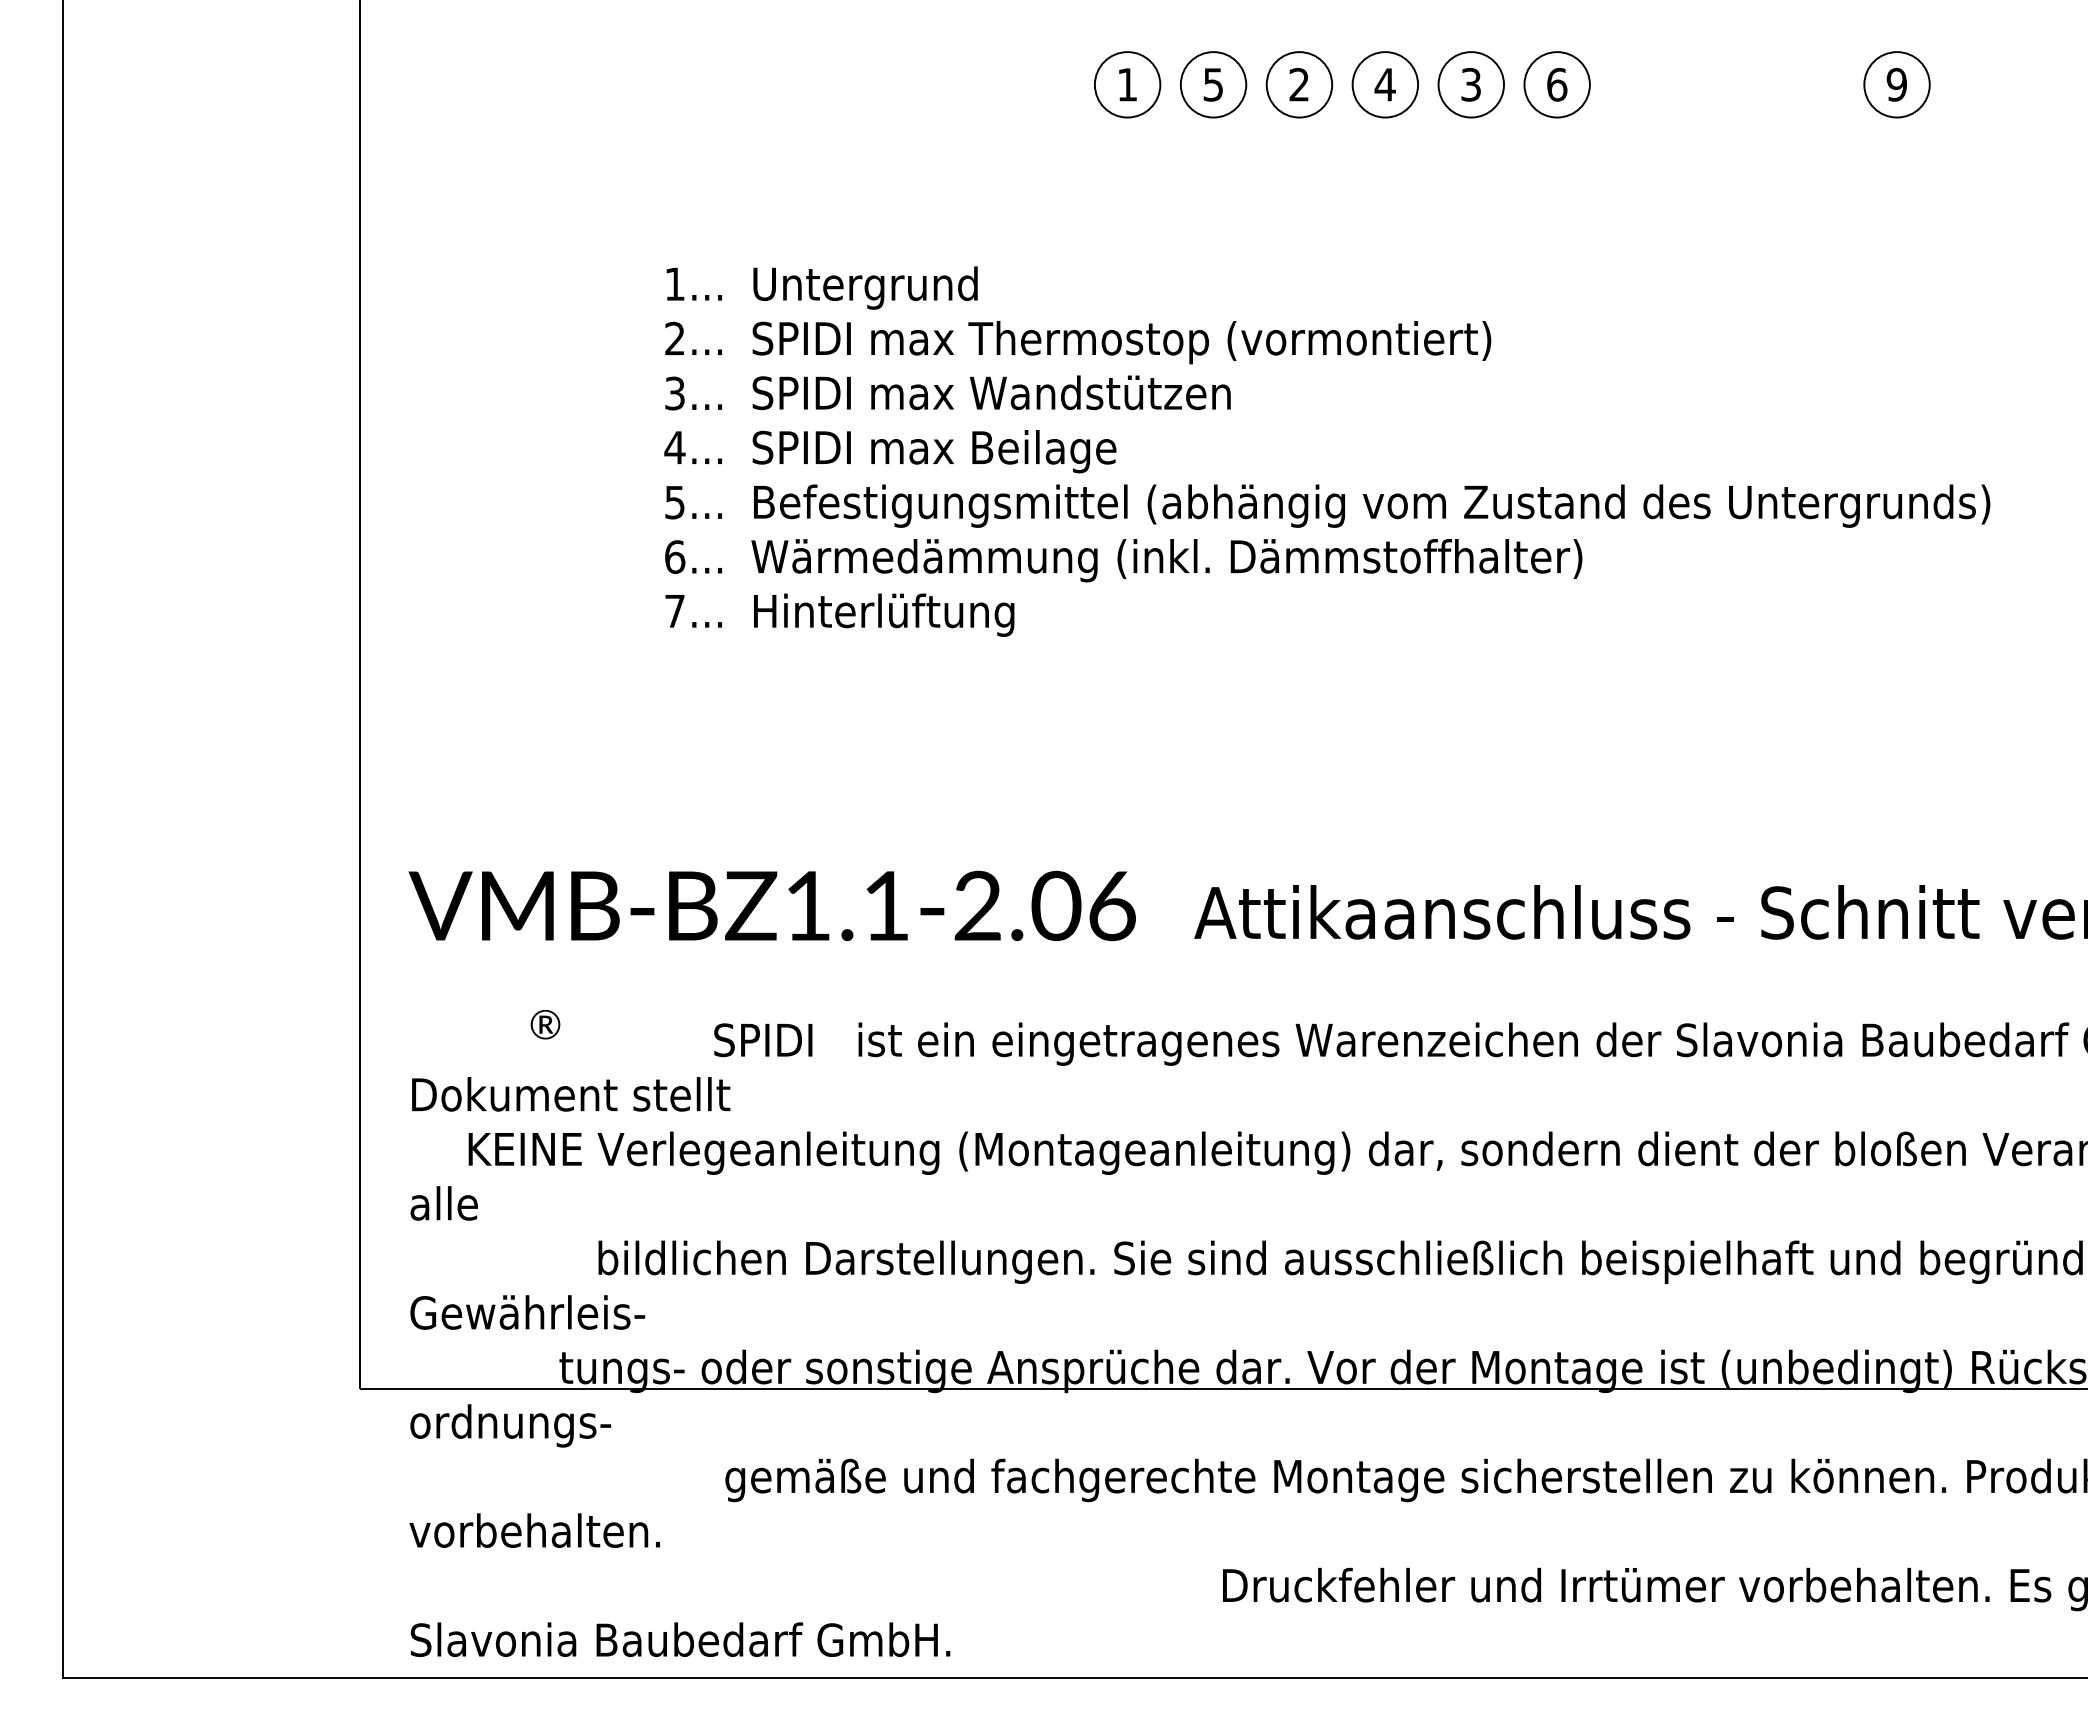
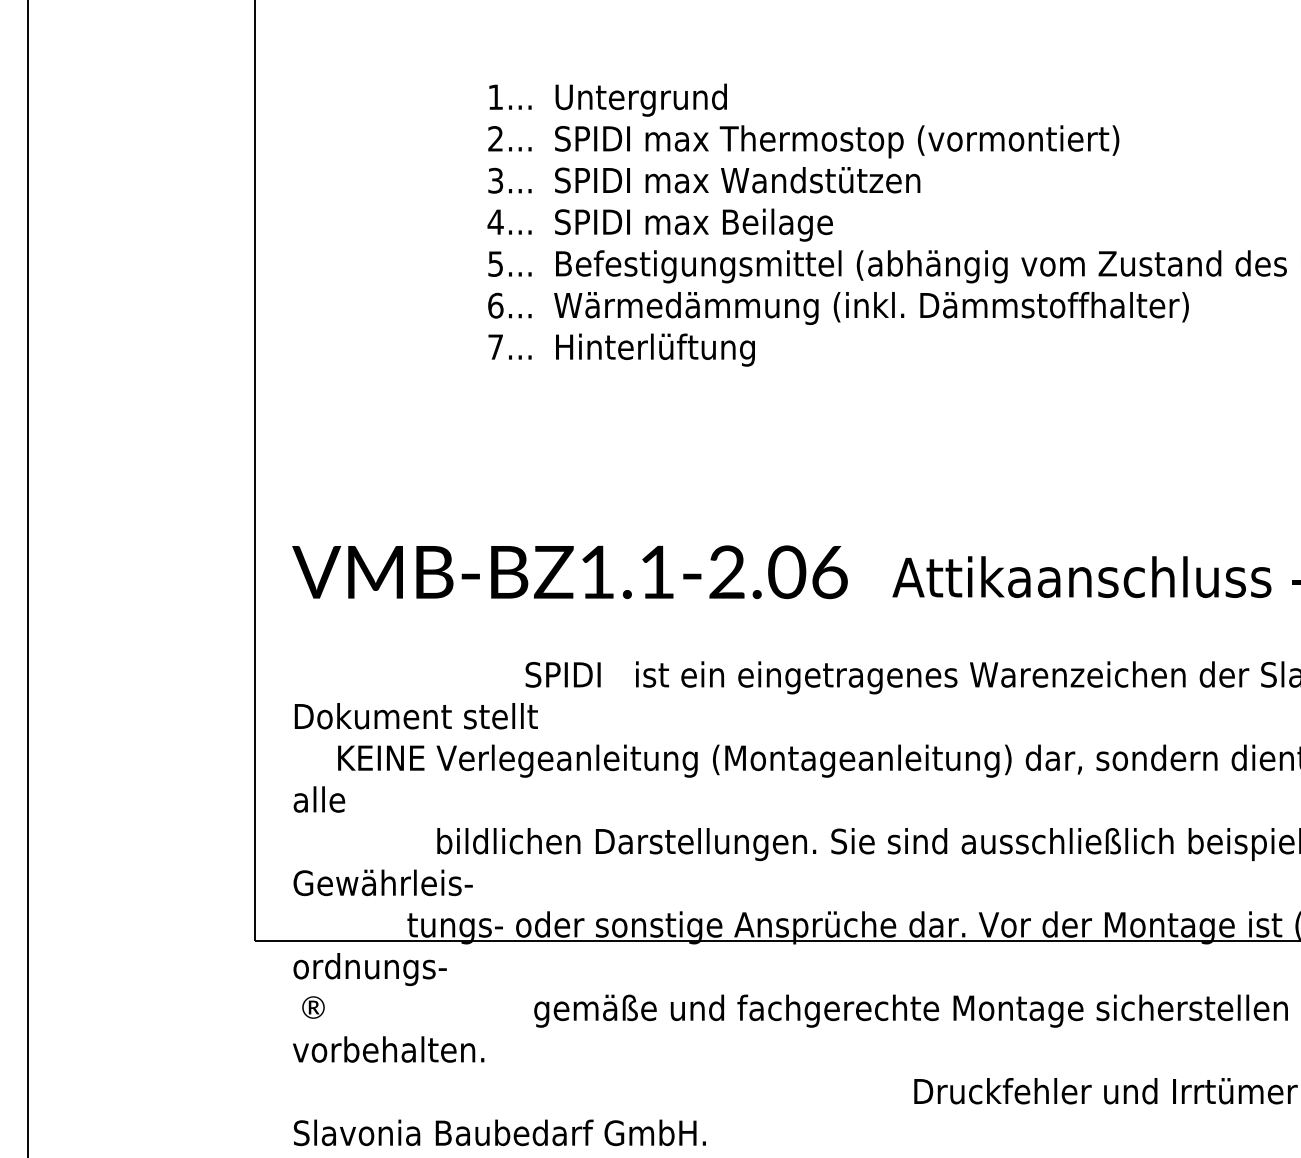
text: (545, 1024) -> (313, 1007), moved

